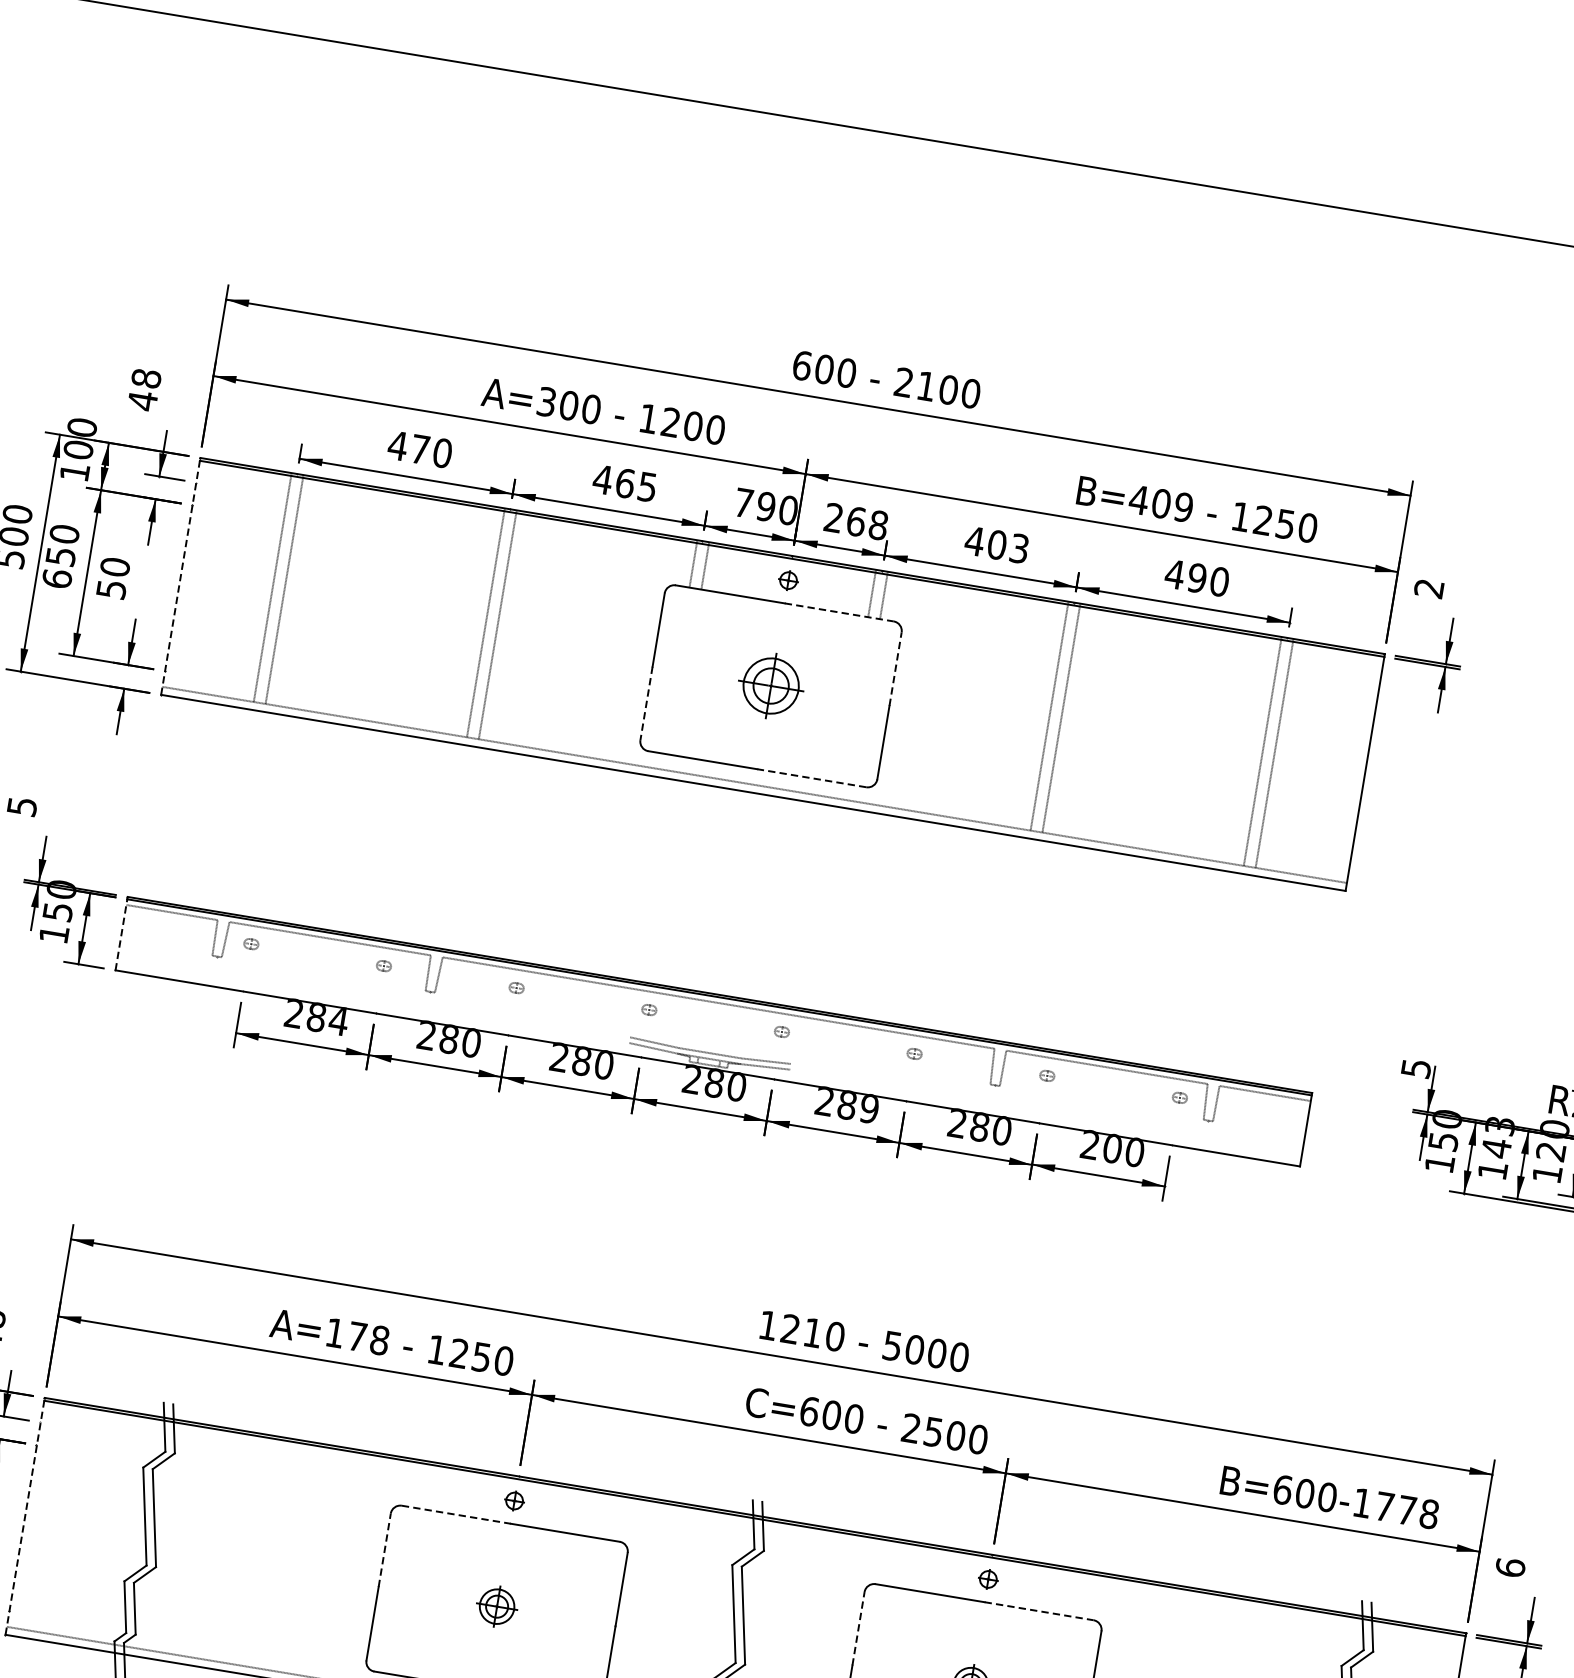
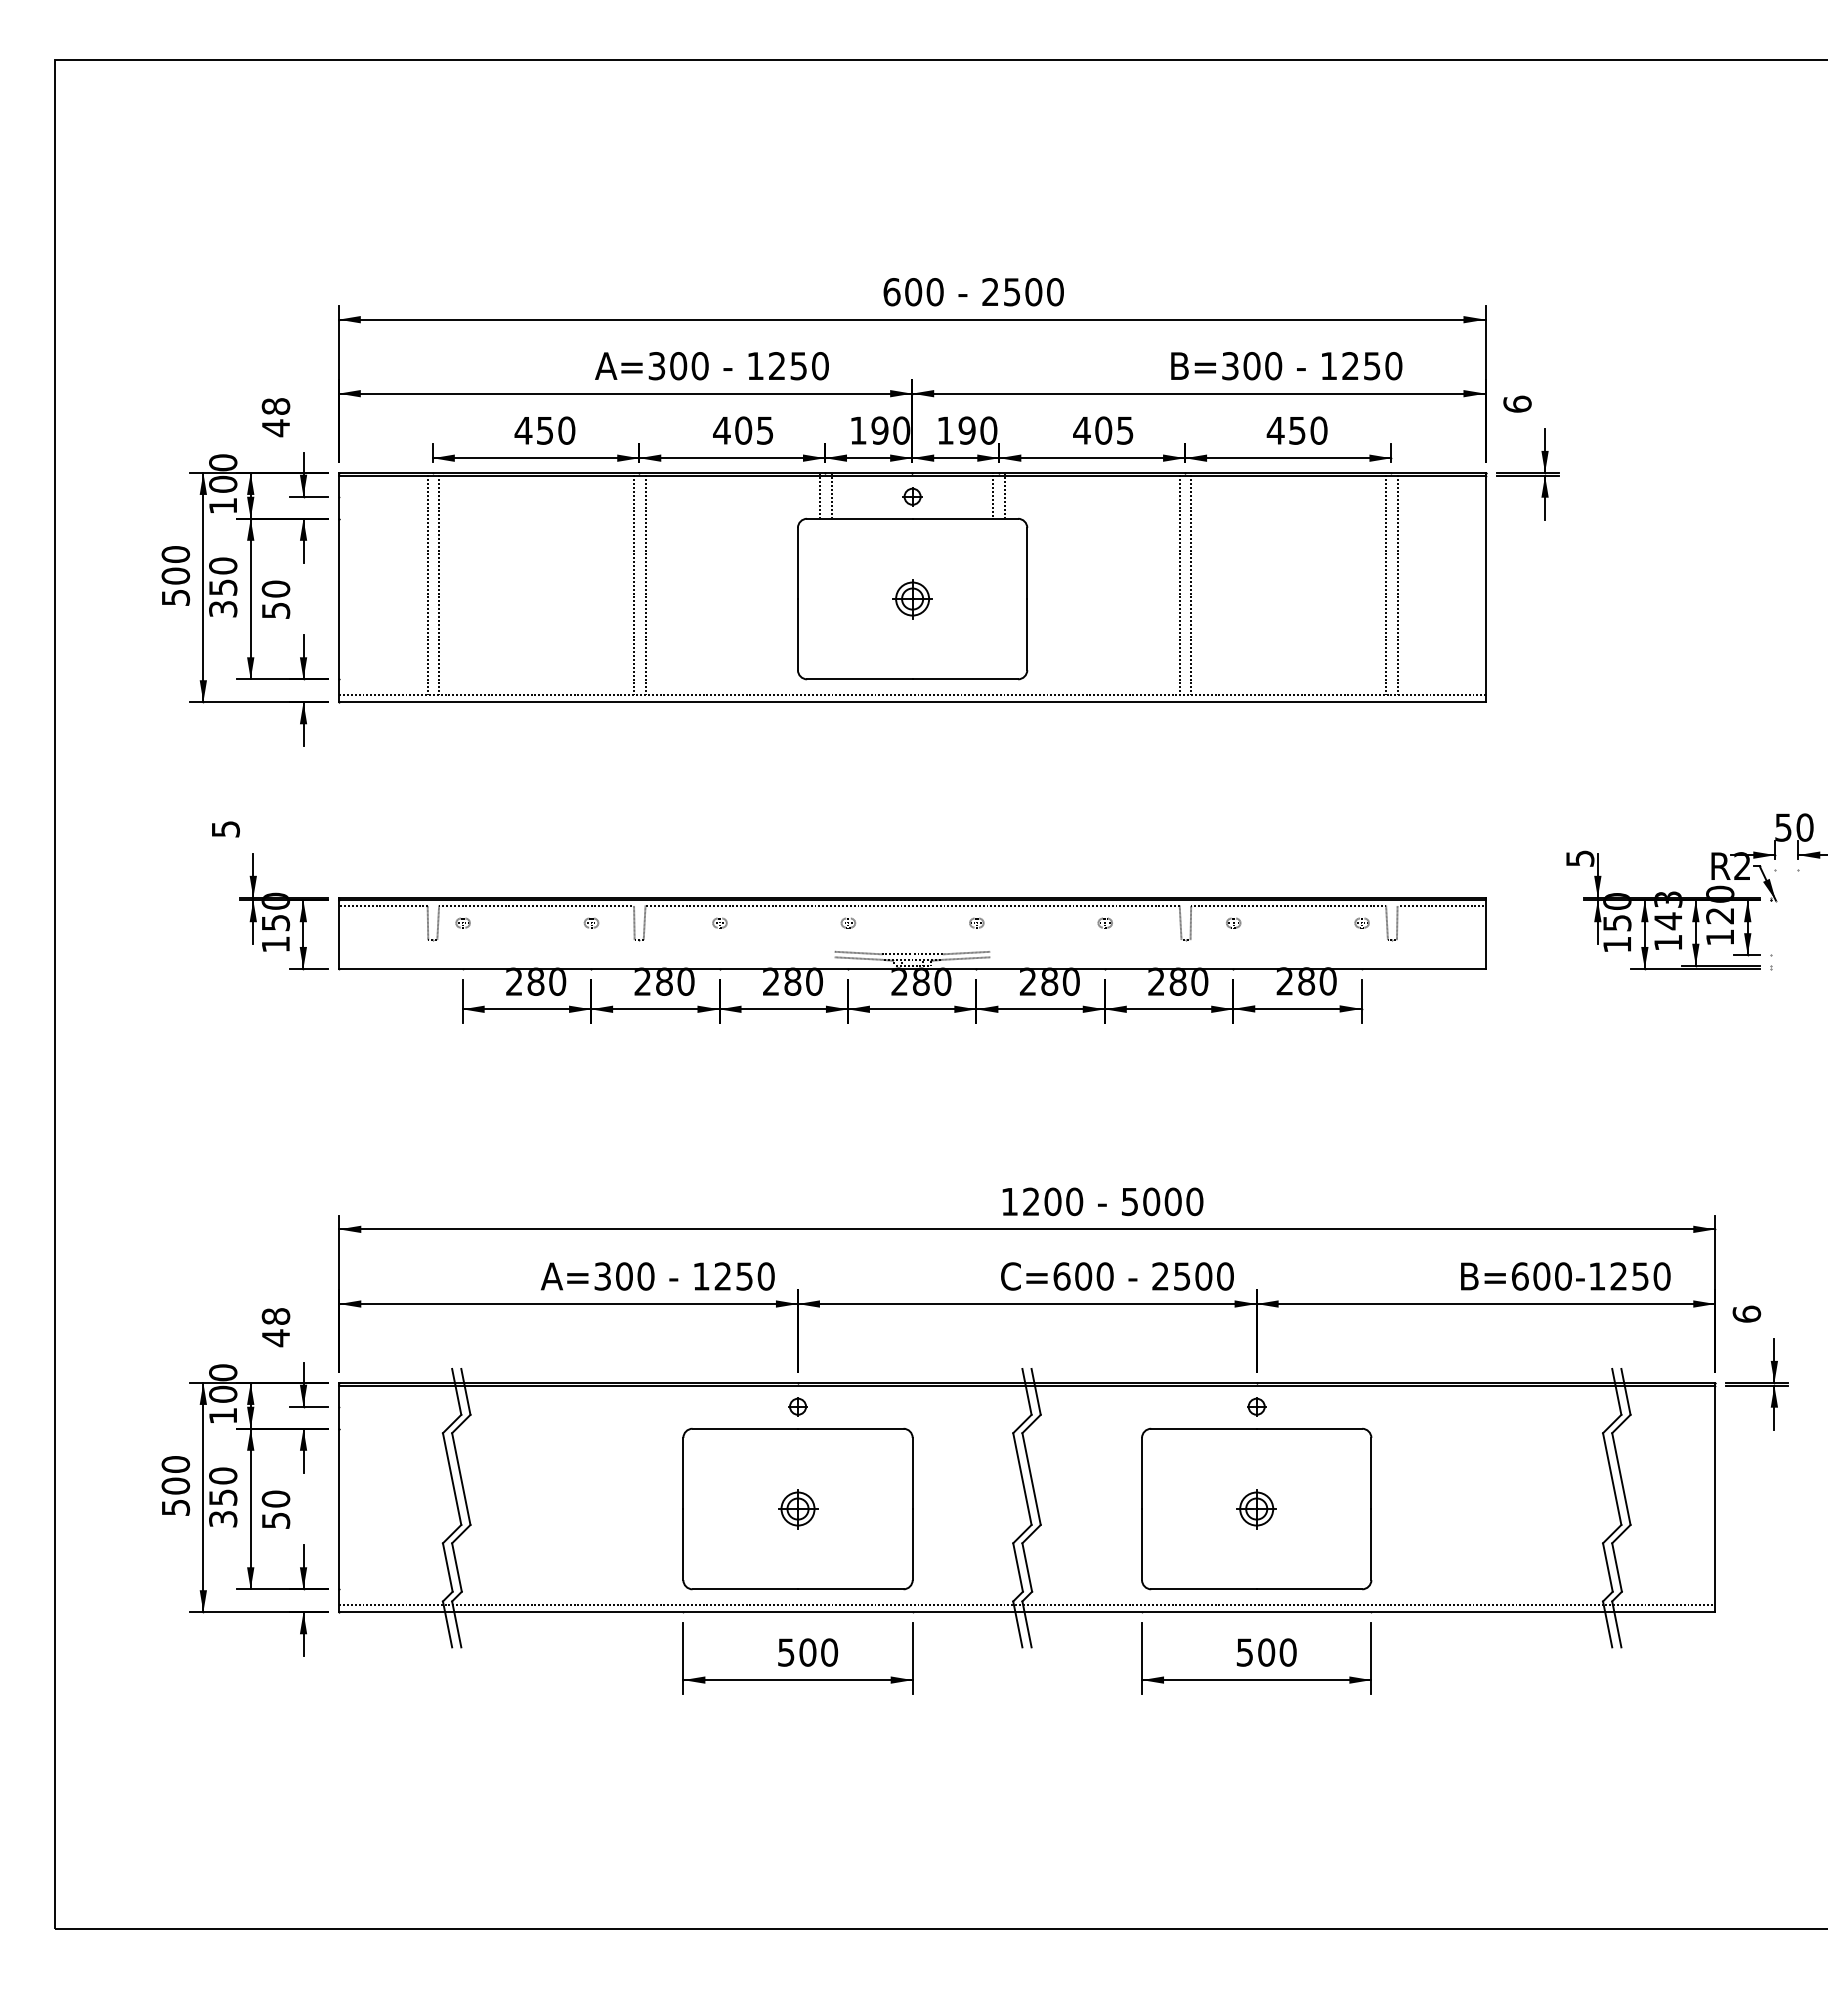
text: (926, 386) -> (1012, 292), 2100 -> 2500
text: (692, 426) -> (798, 366), 1200 -> 1250
text: (420, 449) -> (545, 430), 470 -> 450
text: (625, 483) -> (743, 430), 465 -> 405
text: (743, 502) -> (858, 430), 790 -> 190
text: (1160, 504) -> (1251, 366), B=409 -> B=300
text: (856, 521) -> (967, 430), 268 -> 190
text: (1019, 548) -> (1125, 430), 403 -> 405
line: (181, 576) -> (339, 587), dashed -> solid
text: (1196, 577) -> (1296, 430), 490 -> 450
text: (57, 578) -> (223, 608), 650 -> 350
text: (1429, 587) -> (1517, 403), 2 -> 6
line: (839, 612) -> (965, 518), dashed -> solid
line: (895, 669) -> (1027, 563), dashed -> solid
part: (770, 686) -> (912, 599), size x0.62
line: (646, 703) -> (797, 634), dashed -> solid
line: (811, 778) -> (965, 679), dashed -> solid
line: (121, 933) -> (339, 933), dashed -> solid
text: (338, 1020) -> (557, 981), 284 -> 280
text: (868, 1108) -> (1070, 981), 289 -> 280
text: (1112, 1148) -> (1306, 981), 200 -> 280
text: (812, 1332) -> (1052, 1201), 1210 -> 1200
text: (357, 1336) -> (624, 1276), A=178 -> A=300
text: (1407, 1510) -> (1640, 1276), B=600-1778 -> B=600-1250
line: (456, 1514) -> (745, 1428), dashed -> solid
line: (25, 1516) -> (339, 1497), dashed -> solid
line: (384, 1550) -> (683, 1473), dashed -> solid
line: (1039, 1610) -> (1309, 1428), dashed -> solid
line: (858, 1628) -> (1142, 1473), dashed -> solid

